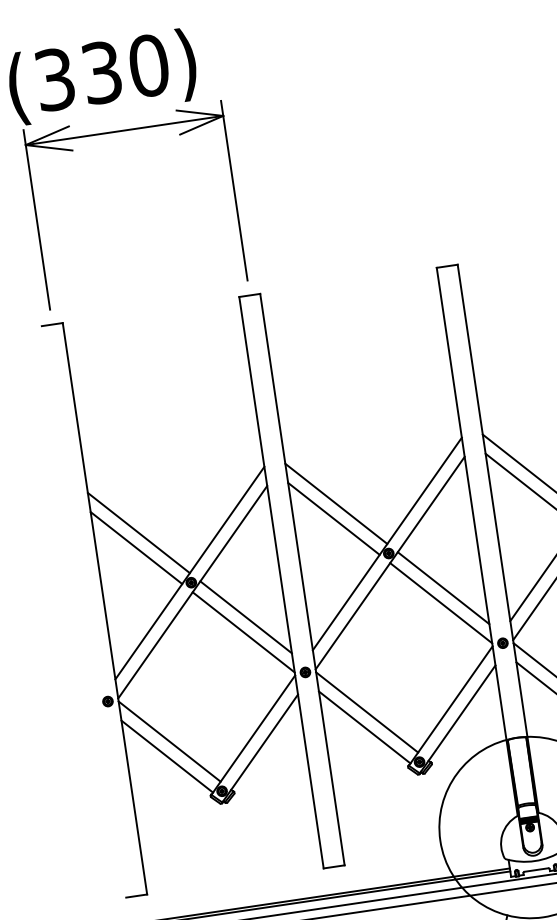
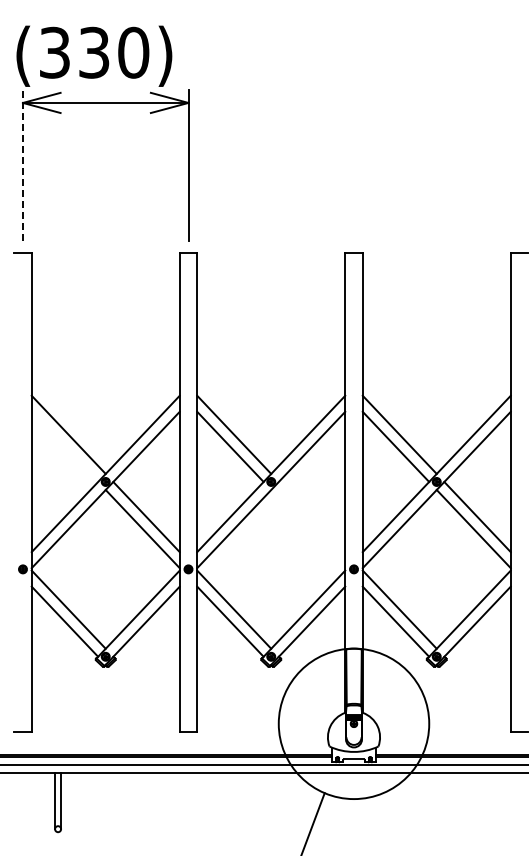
line: (36, 219) -> (22, 165), solid -> dashed
line: (135, 547) -> (64, 446), removed
line: (442, 587) -> (311, 516), removed
line: (441, 602) -> (308, 528), removed

